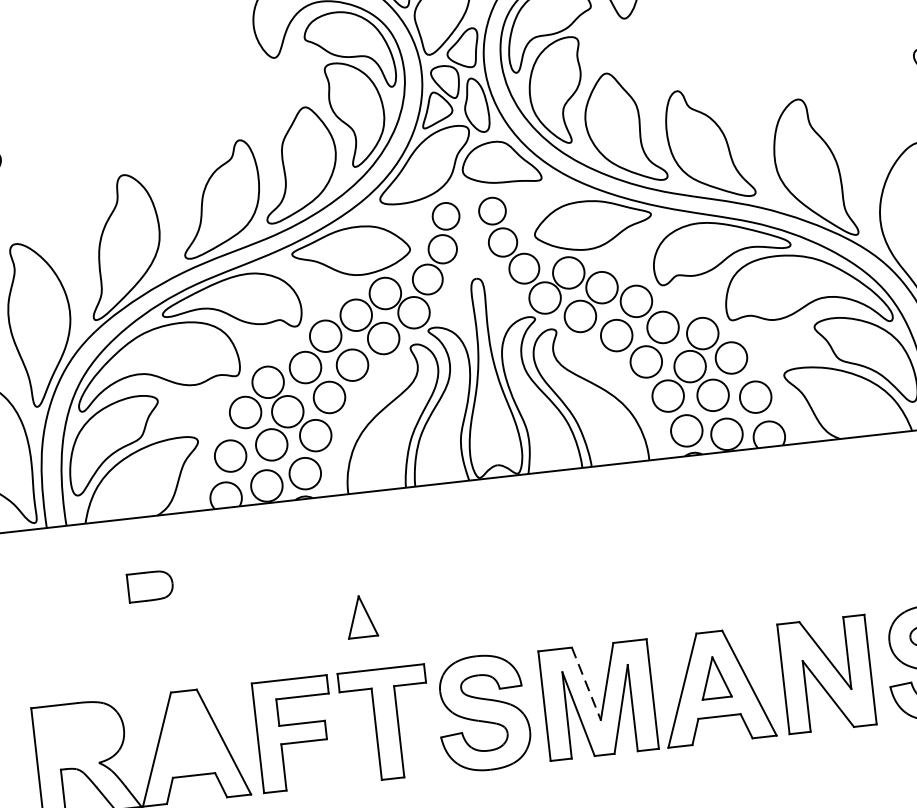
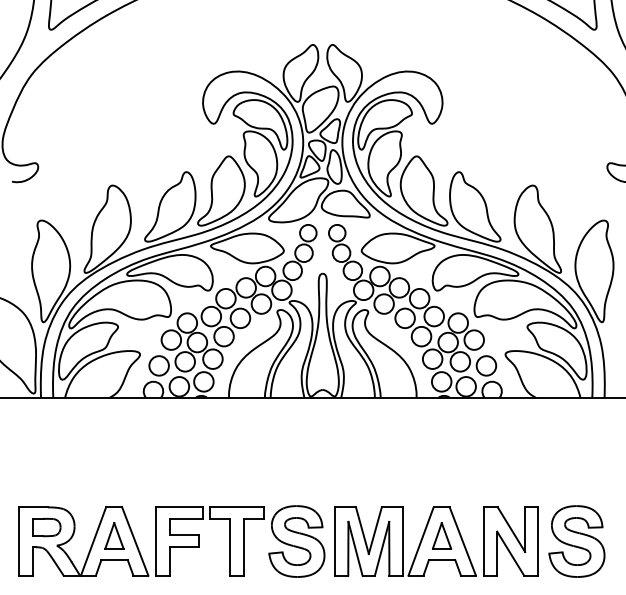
part: (149, 586) -> (46, 527), moved
part: (361, 616) -> (114, 535), moved
line: (586, 685) -> (362, 531), dashed -> solid

